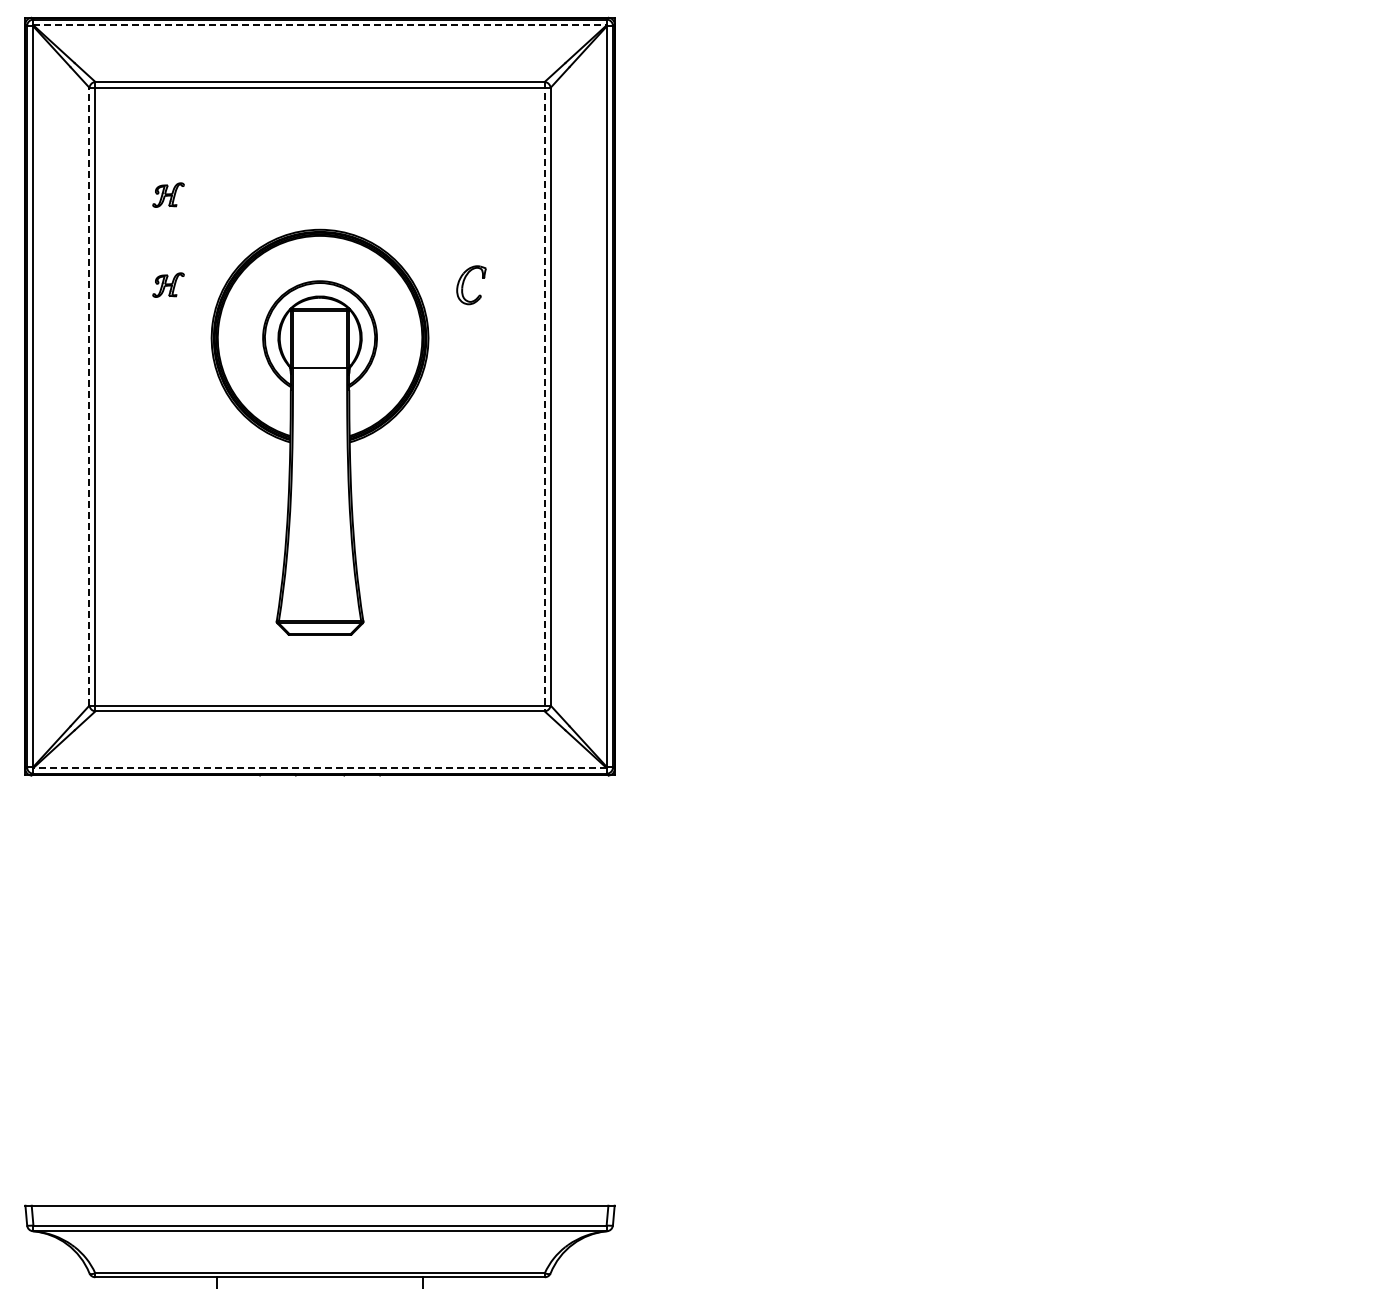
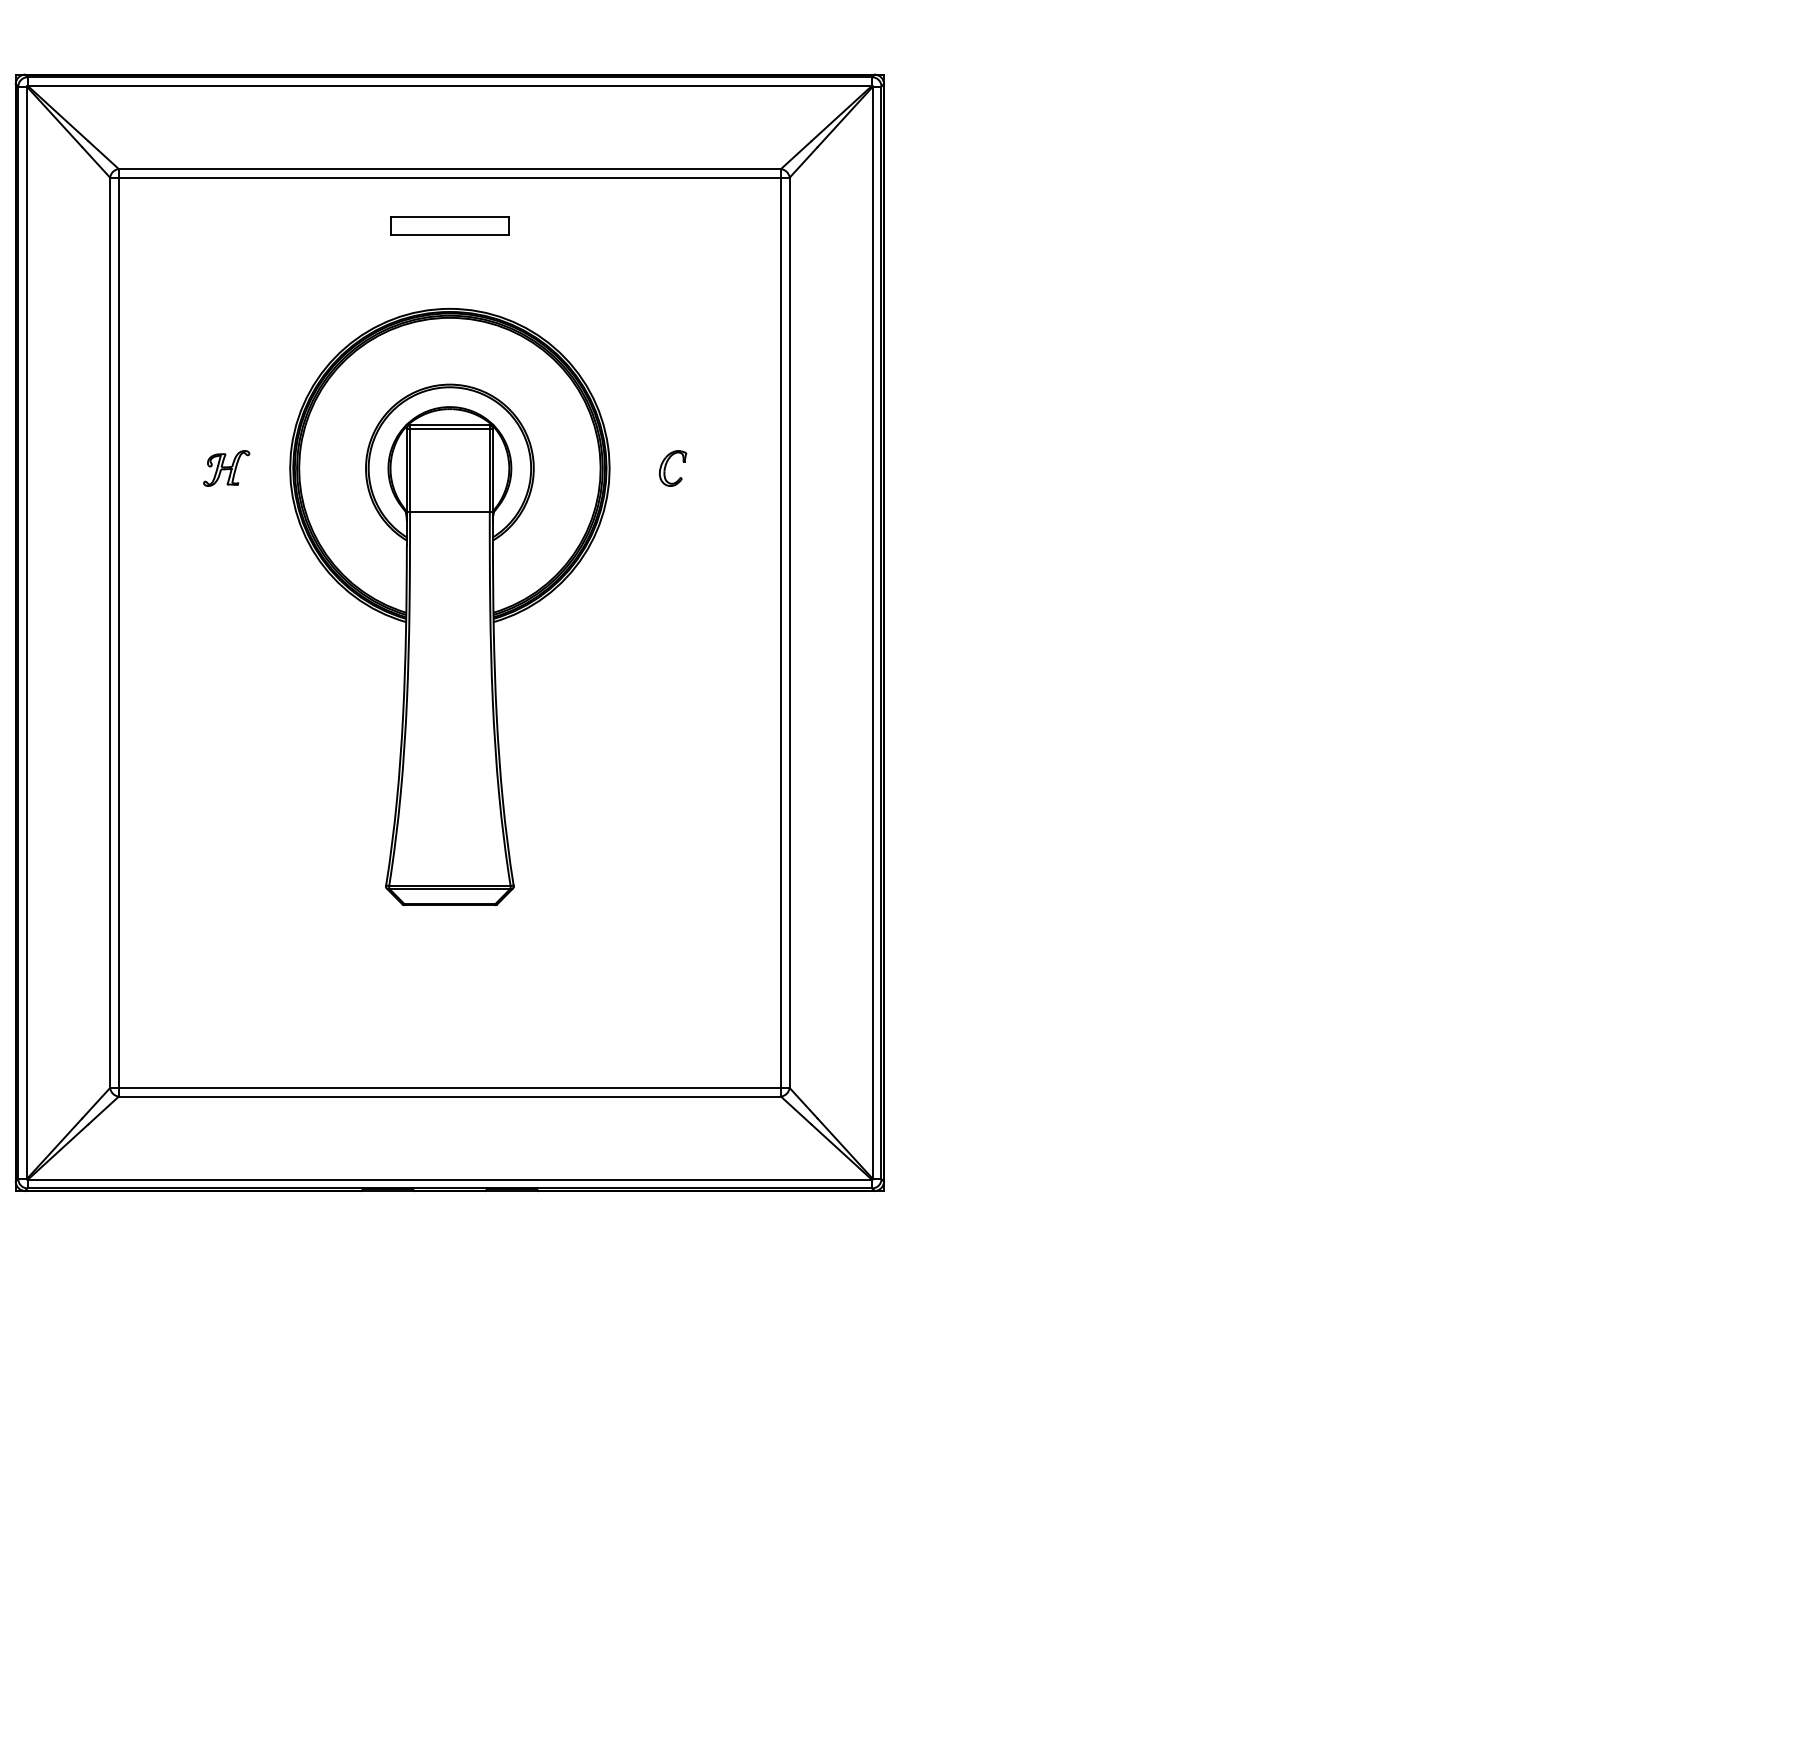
line: (320, 25) -> (450, 85), dashed -> solid
part: (319, 120) -> (449, 225), added
part: (168, 194) -> (226, 334), removed
part: (471, 284) -> (673, 467), size x0.62
line: (89, 396) -> (110, 632), dashed -> solid
line: (544, 396) -> (780, 632), dashed -> solid
part: (319, 431) -> (449, 606), moved
line: (320, 768) -> (450, 1180), dashed -> solid

